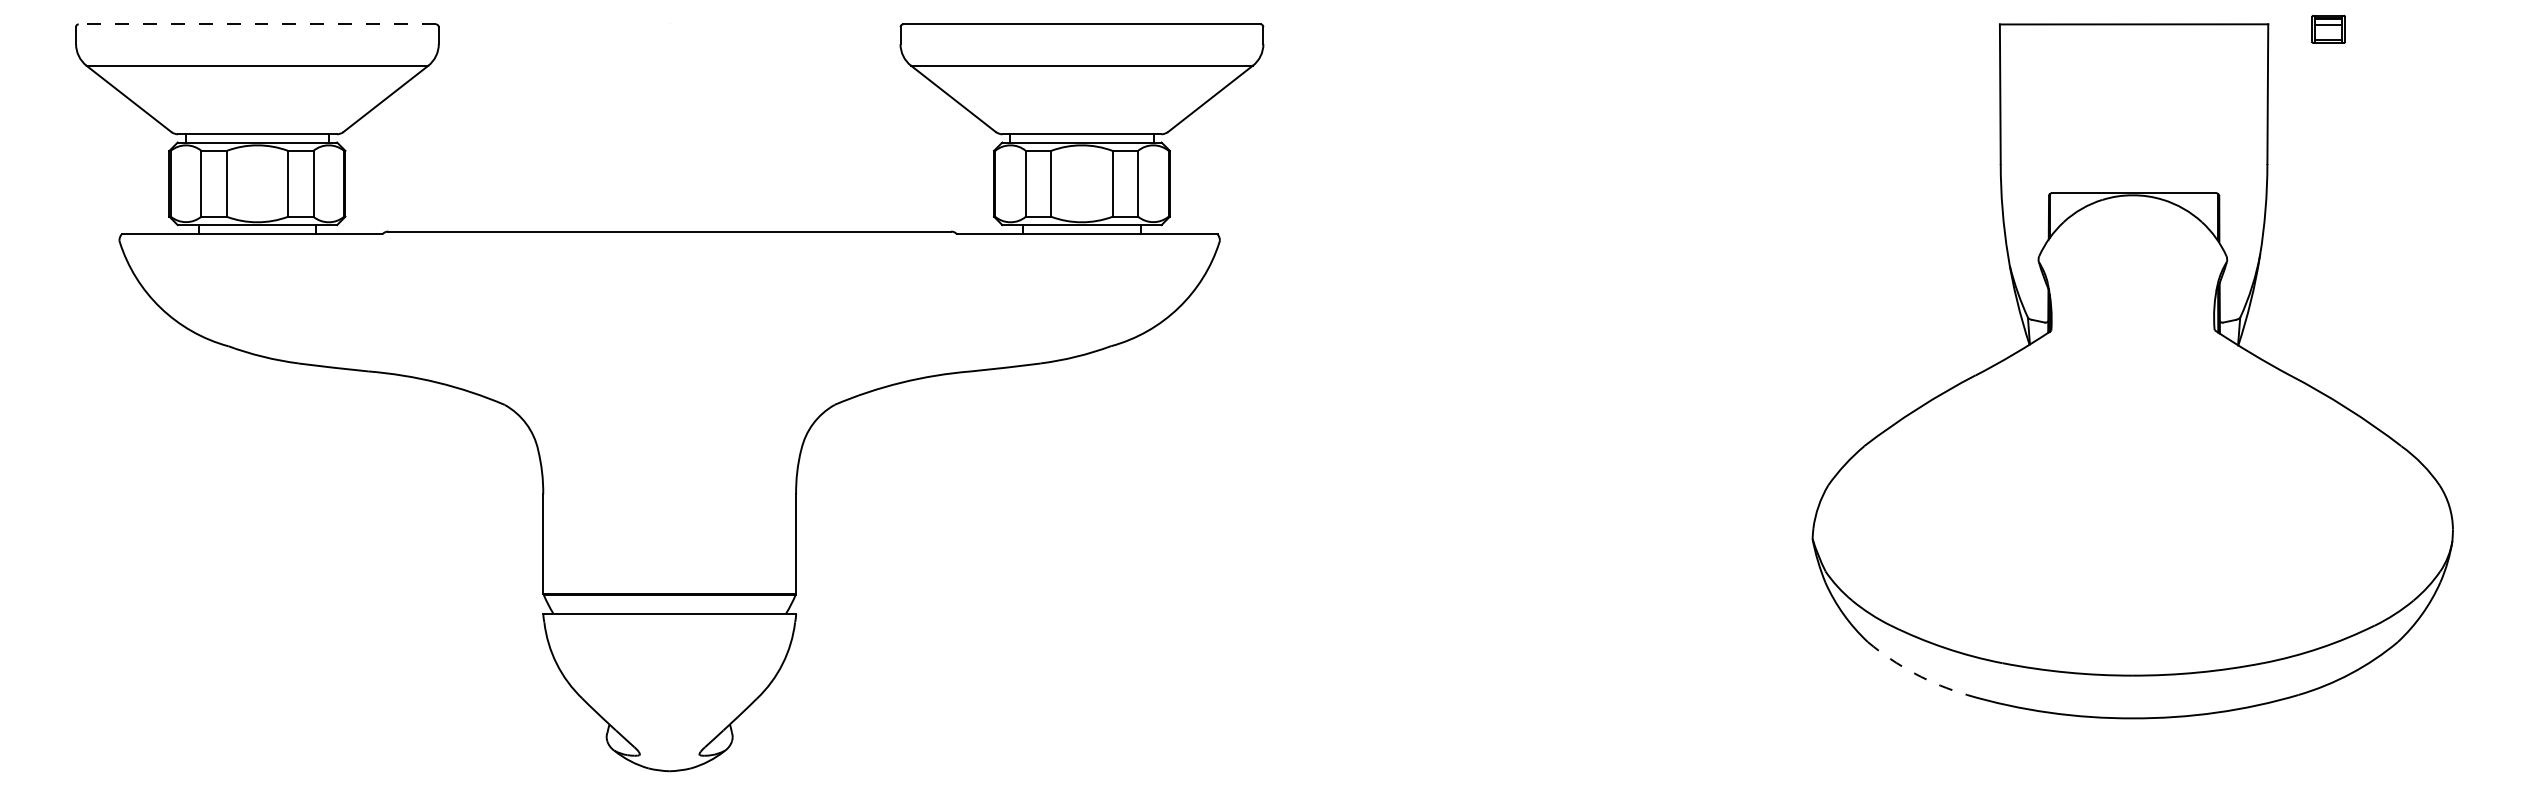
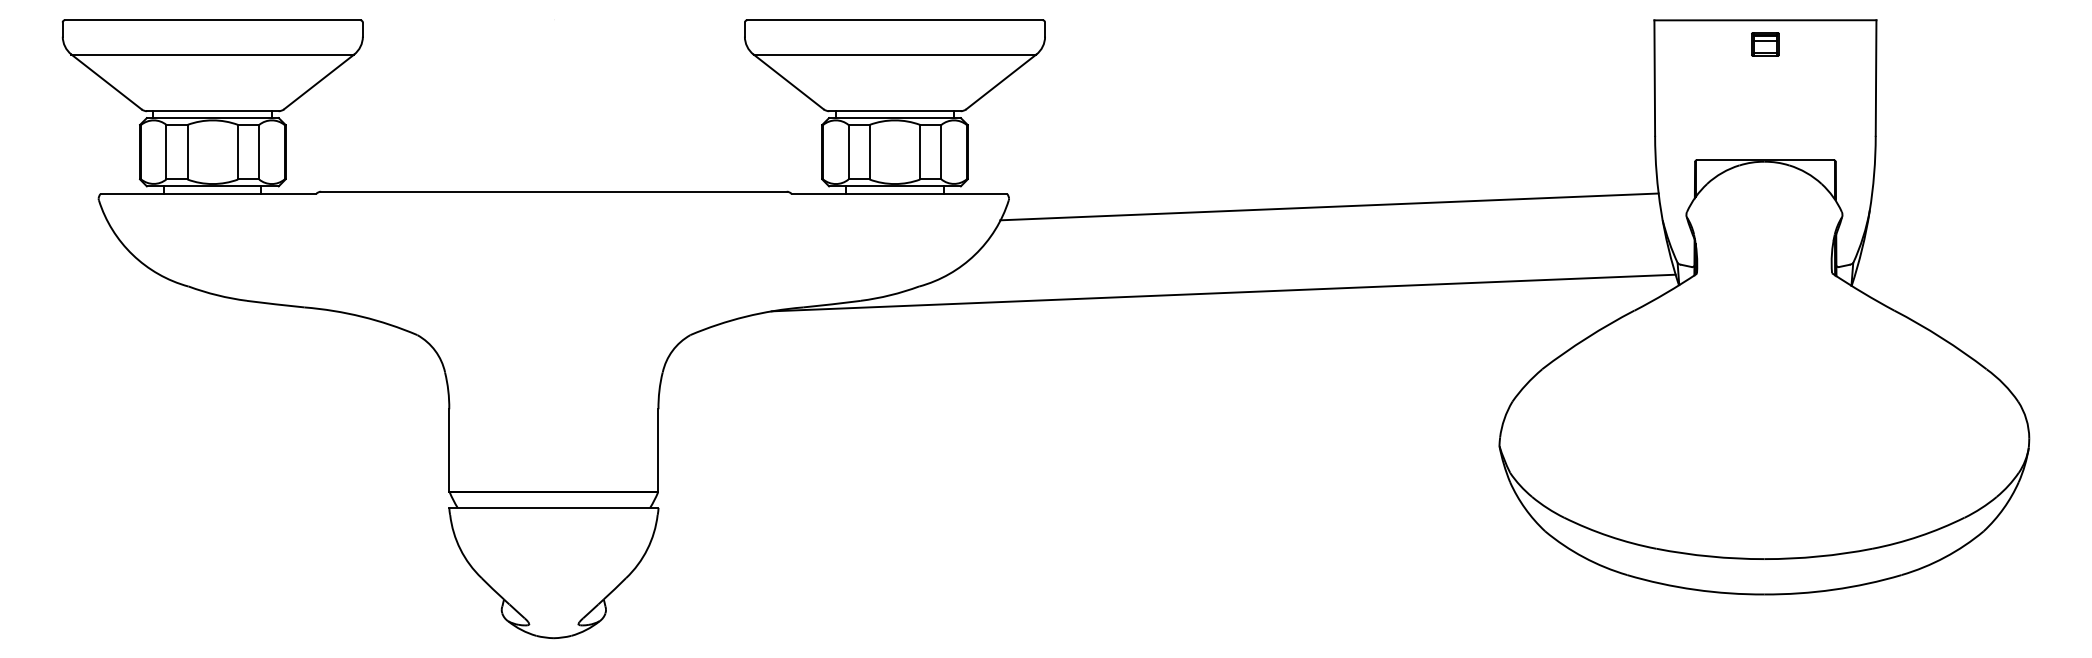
line: (257, 24) -> (212, 20), dashed -> solid
part: (2328, 29) -> (1765, 44), moved
line: (1607, 249) -> (1329, 206), added
line: (1479, 353) -> (1223, 292), added
arc: (1914, 673) -> (1583, 557), dashed -> solid

